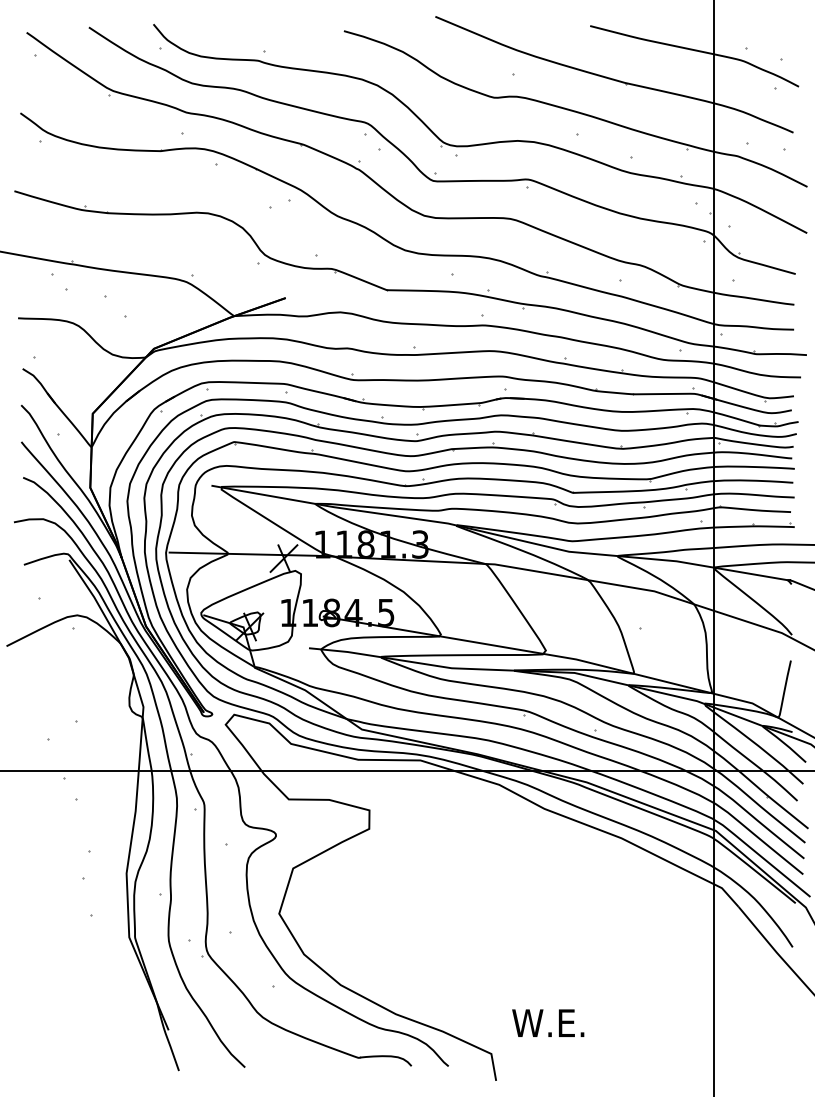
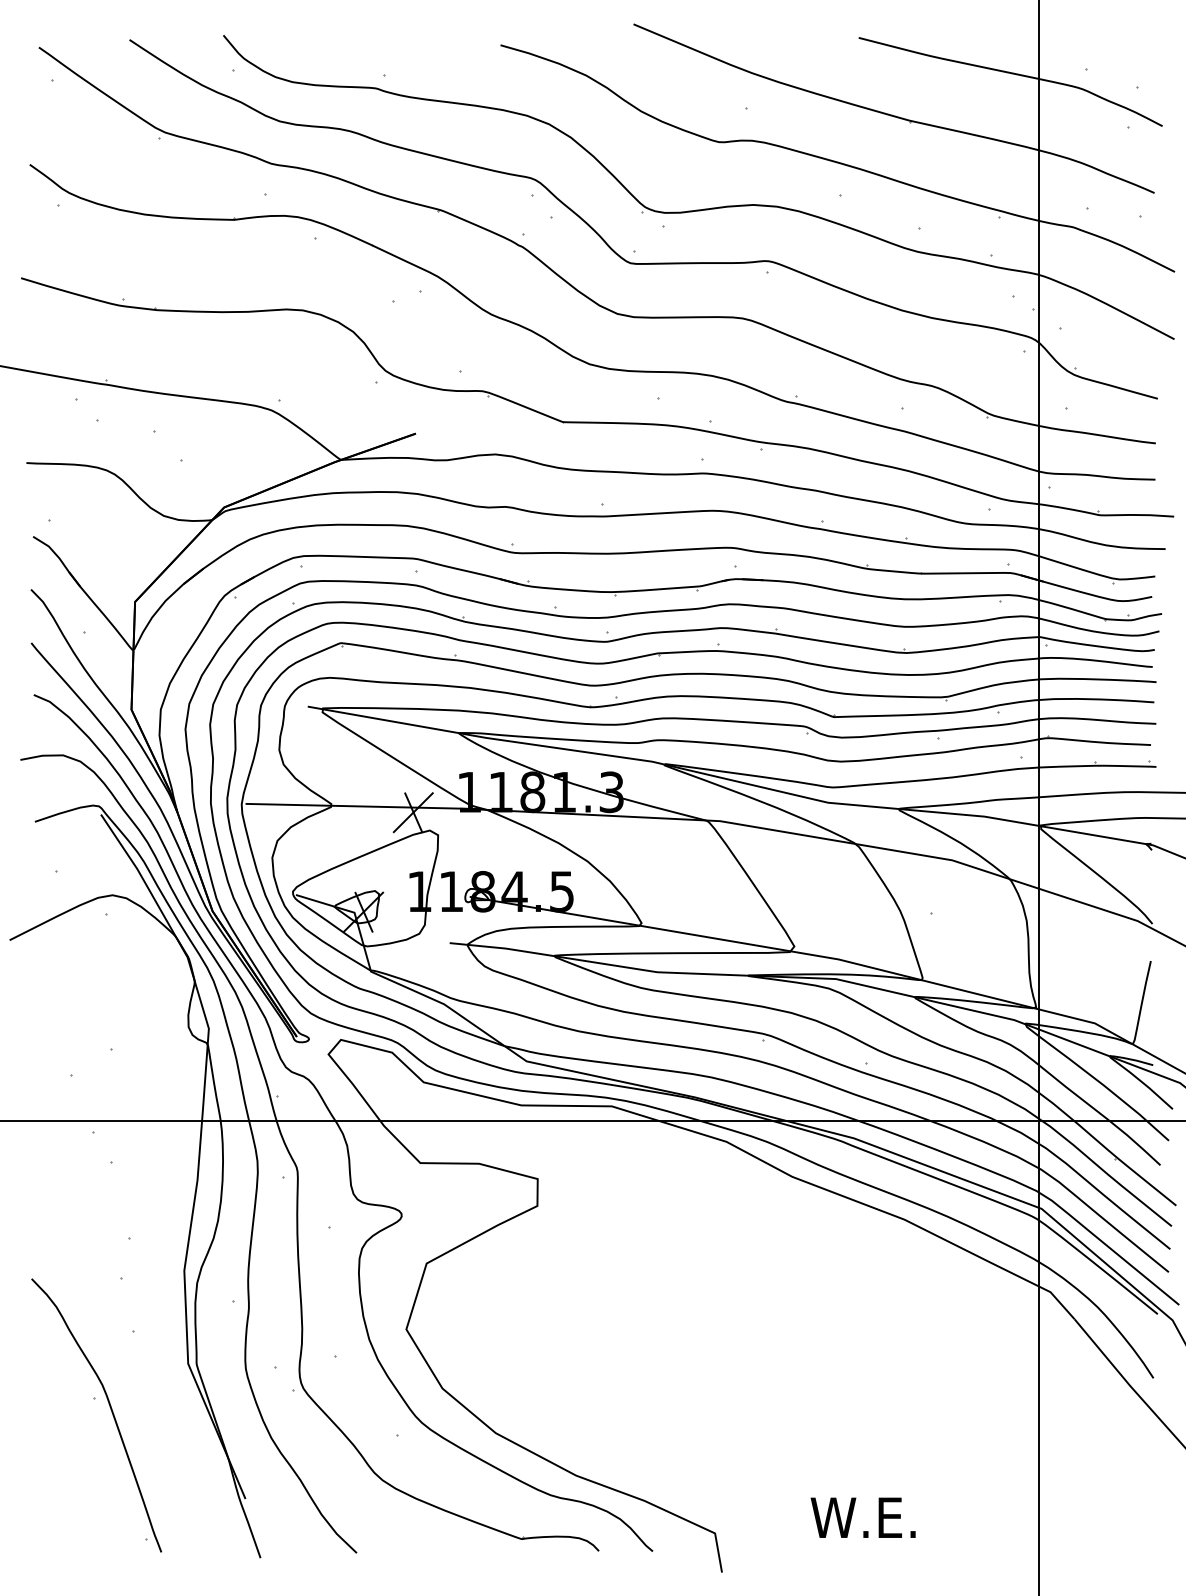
part: (75, 969) -> (109, 1410), added
text: (548, 1022) -> (863, 1516), moved

